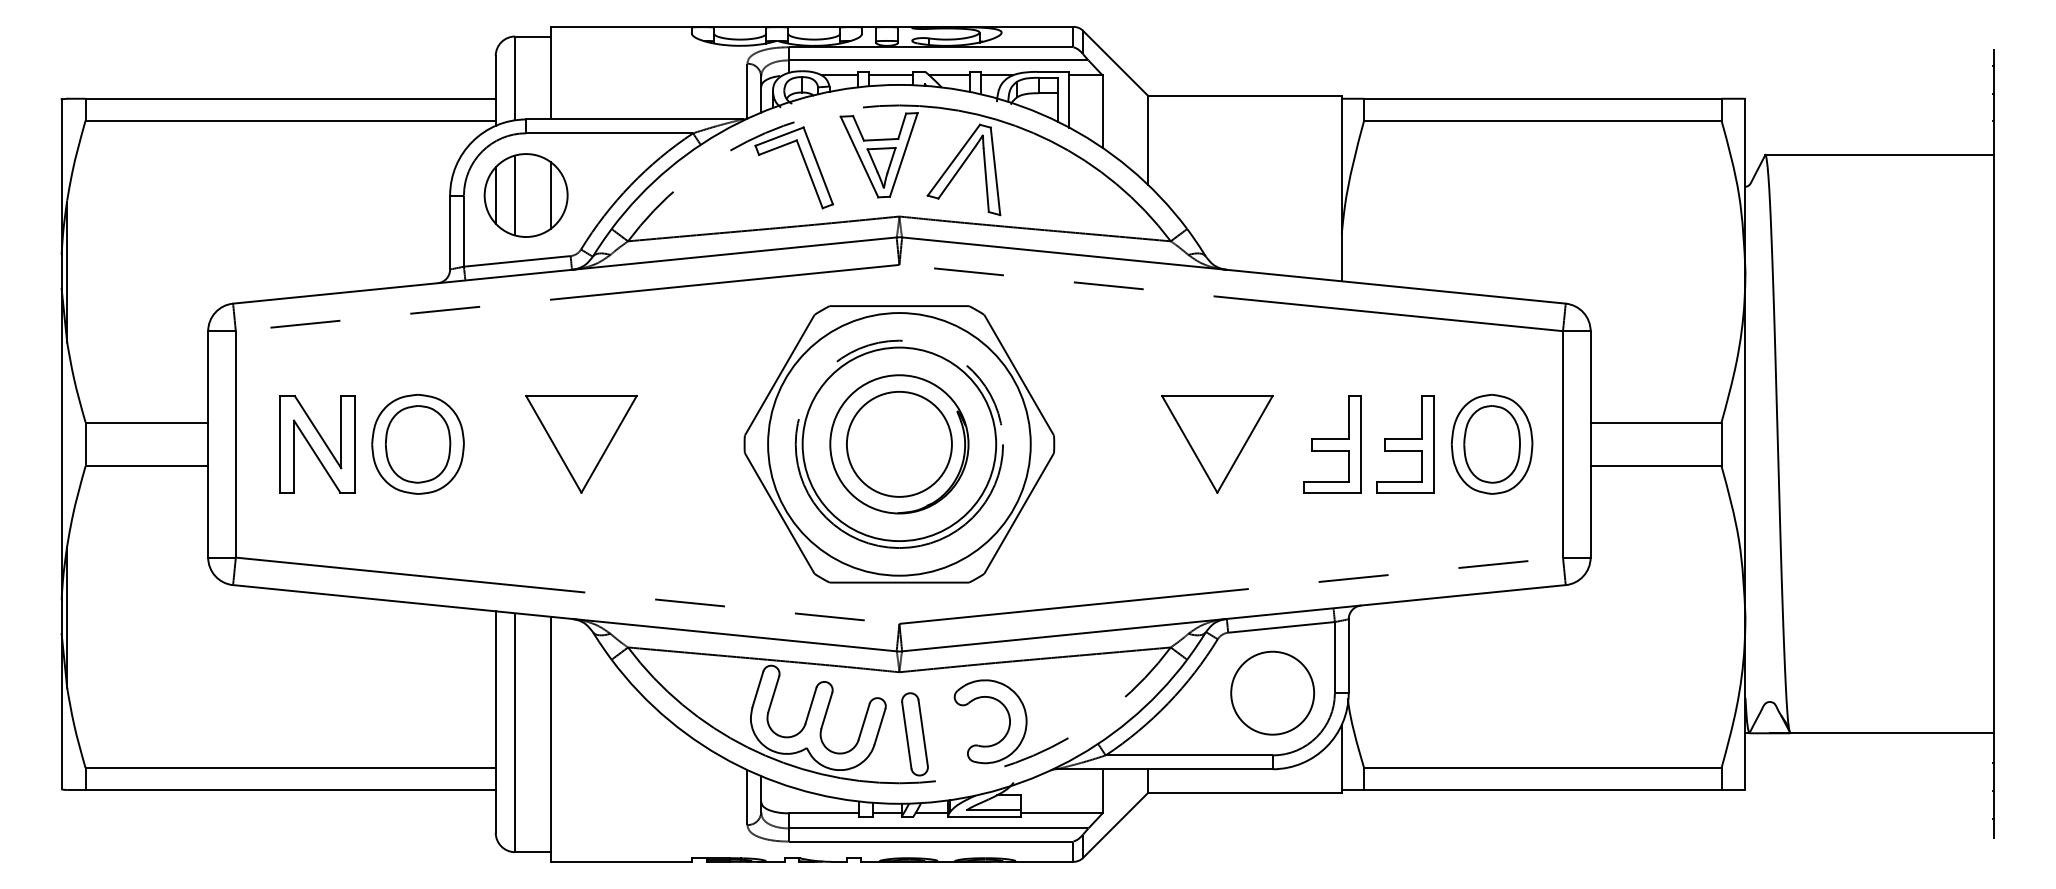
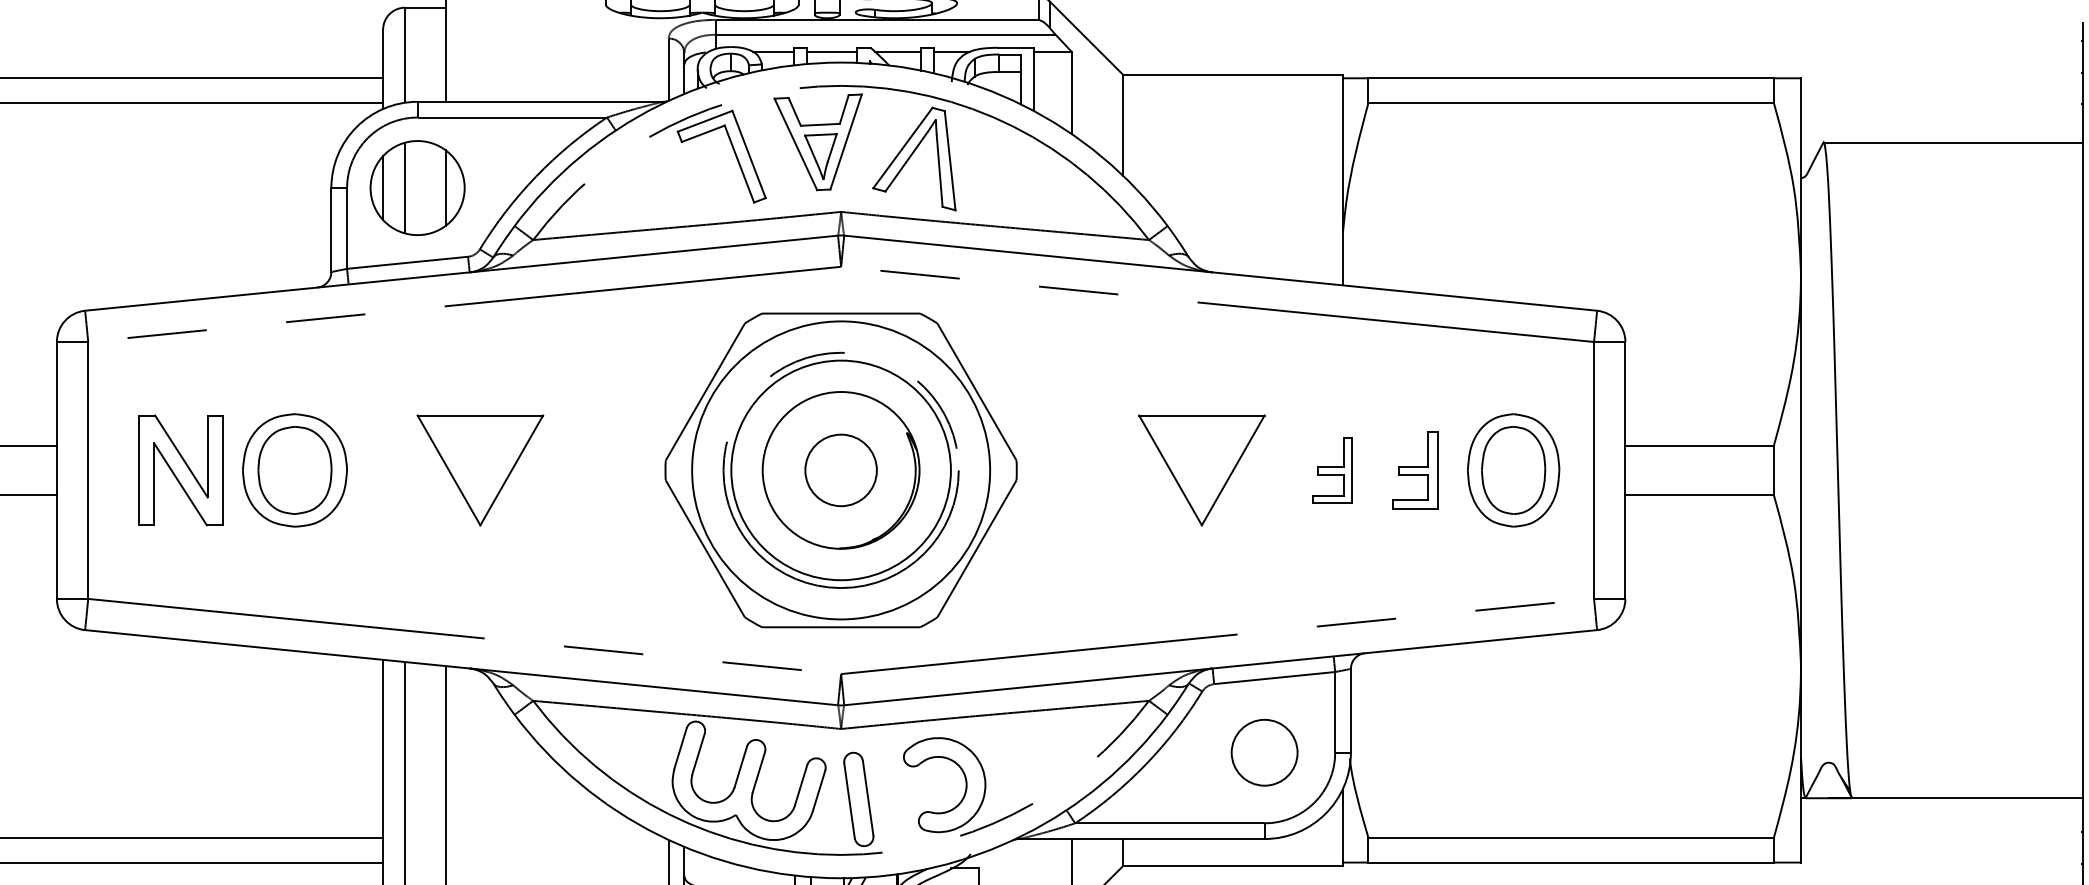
circle: (898, 443) -> (840, 469), size x0.6
part: (1332, 444) -> (1332, 470), size x0.6
part: (1405, 444) -> (1415, 470), size x0.7
circle: (1272, 692) -> (1264, 751), size x0.7

